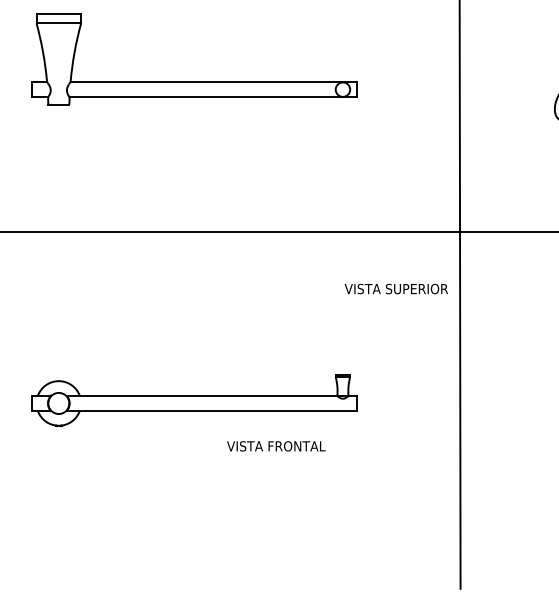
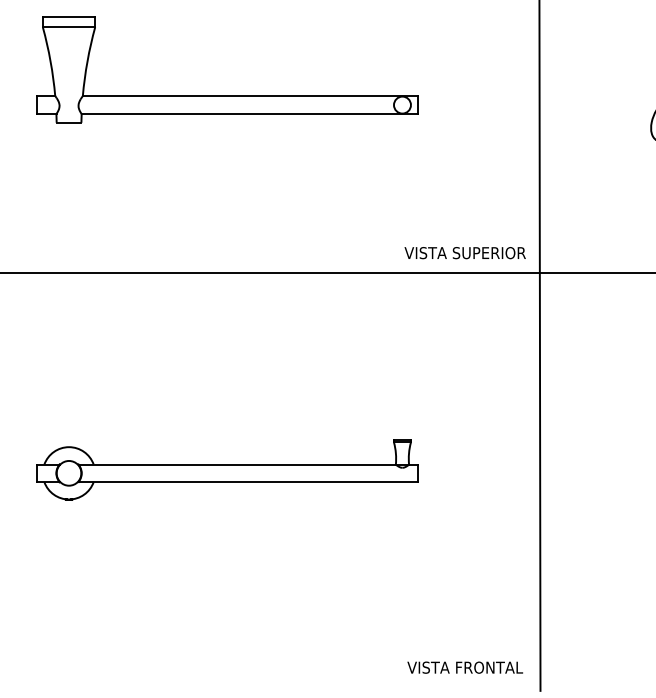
text: (395, 289) -> (464, 253), moved
text: (275, 446) -> (464, 667), moved

